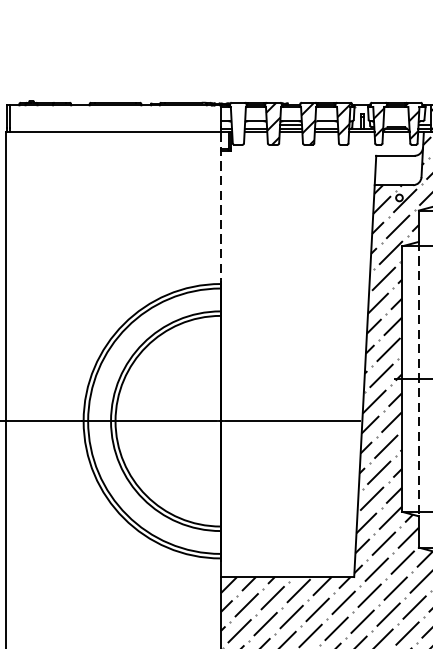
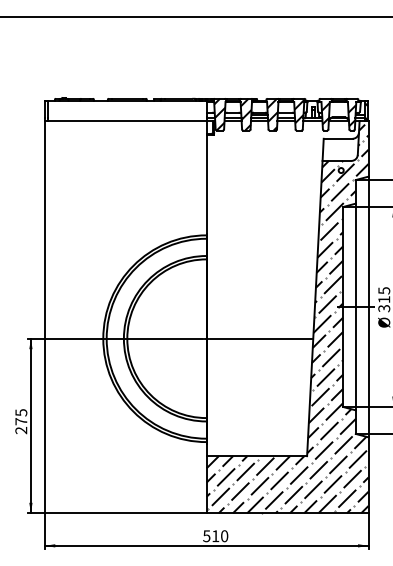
hatch: (237, 123) -> (219, 114), added
line: (220, 208) -> (206, 178), dashed -> solid
line: (418, 379) -> (355, 307), dashed -> solid

